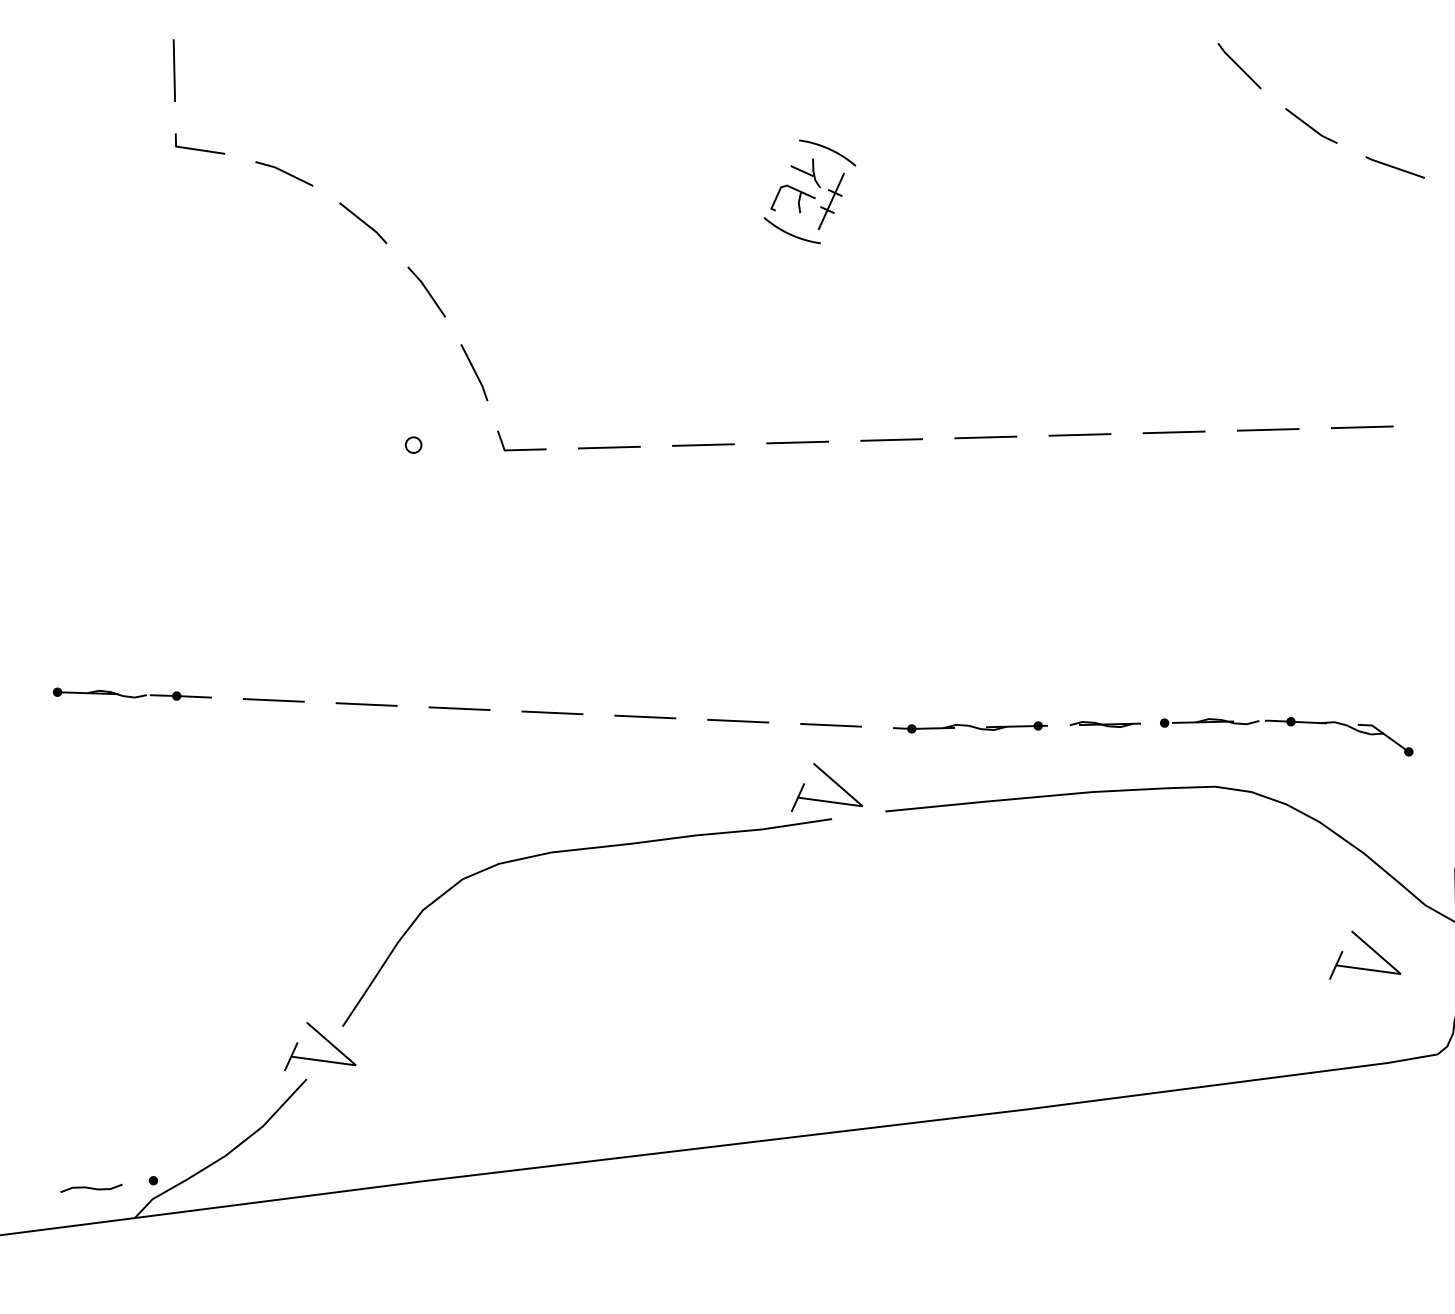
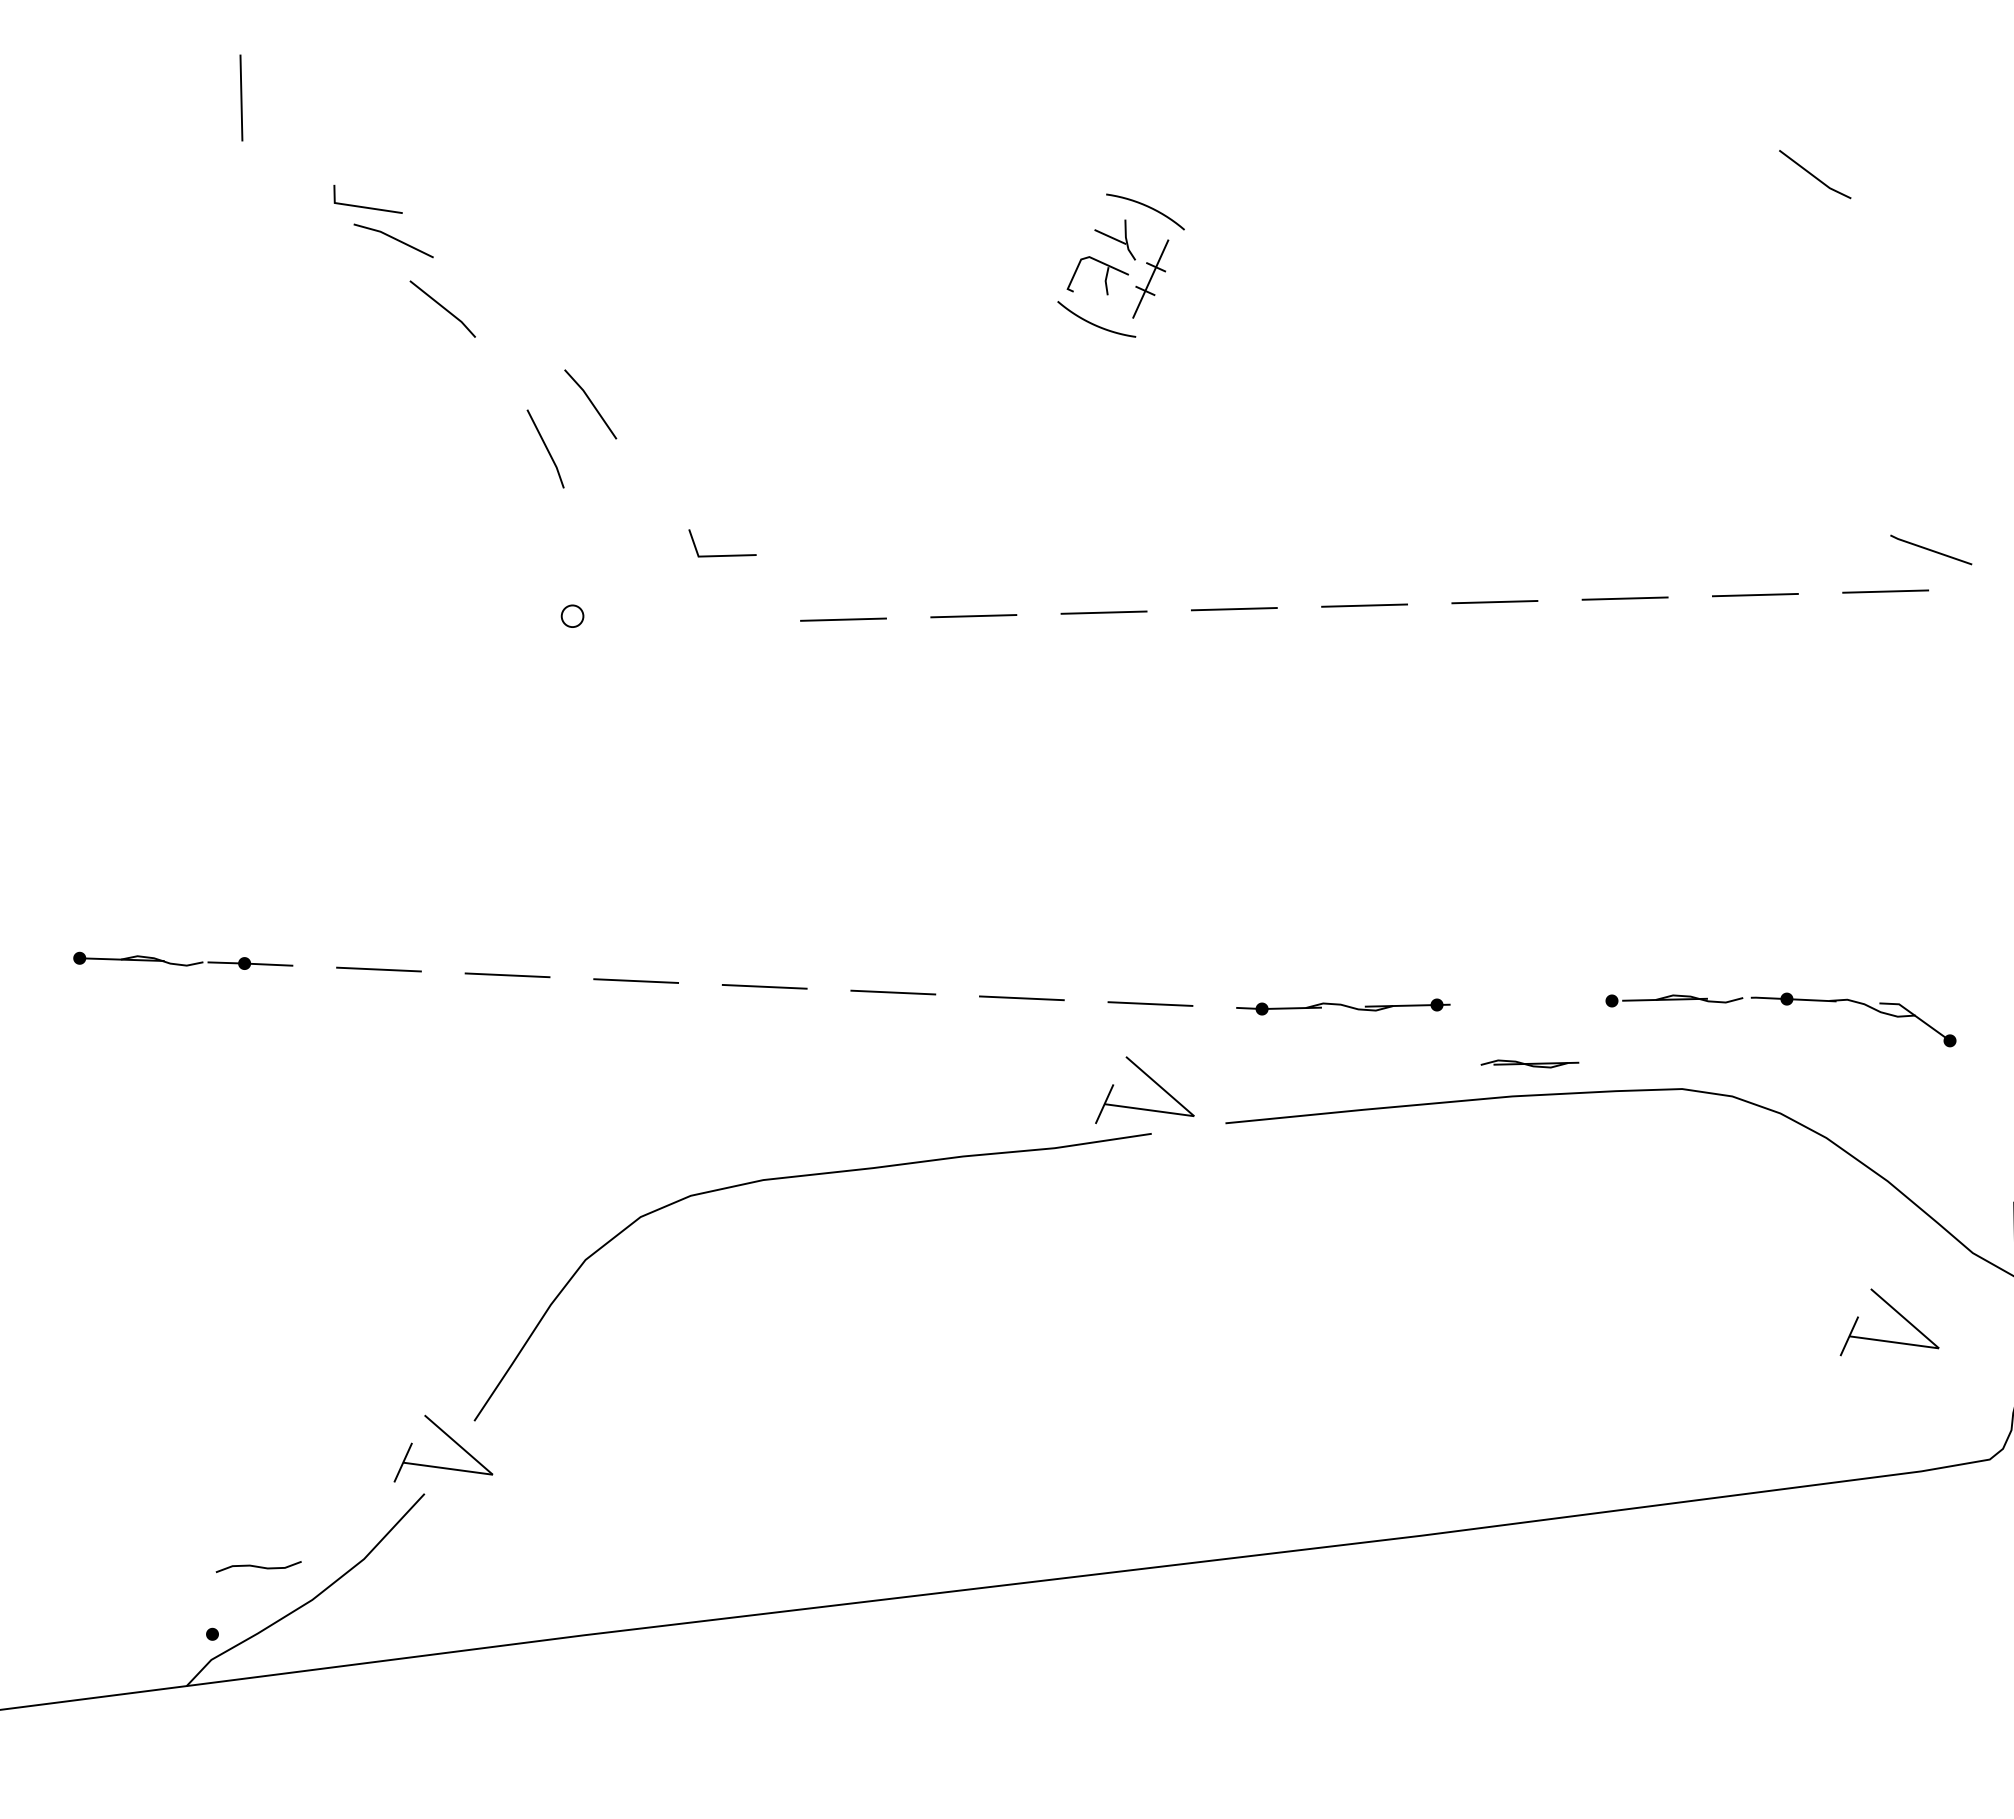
line: (1239, 65) -> (1715, 91), removed
line: (198, 149) -> (366, 206), moved
line: (1395, 167) -> (1931, 549), moved
line: (362, 222) -> (442, 307), moved
line: (474, 371) -> (545, 447), moved
line: (521, 449) -> (722, 555), moved
part: (1105, 724) -> (1529, 1063), moved
curve: (91, 1188) -> (258, 1566), moved

